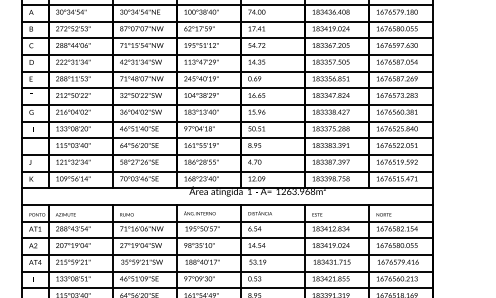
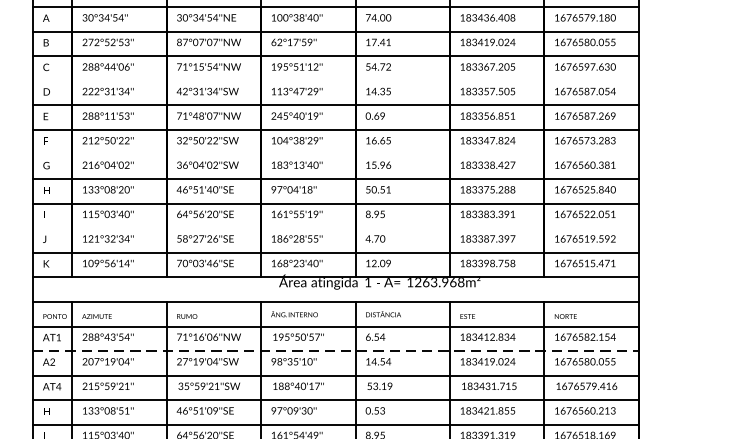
line: (227, 54) -> (335, 80), removed
line: (227, 104) -> (335, 153), removed
line: (227, 154) -> (335, 227), removed
line: (227, 238) -> (335, 351), solid -> dashed

